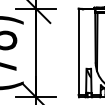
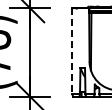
line: (78, 52) -> (72, 51), solid -> dashed

